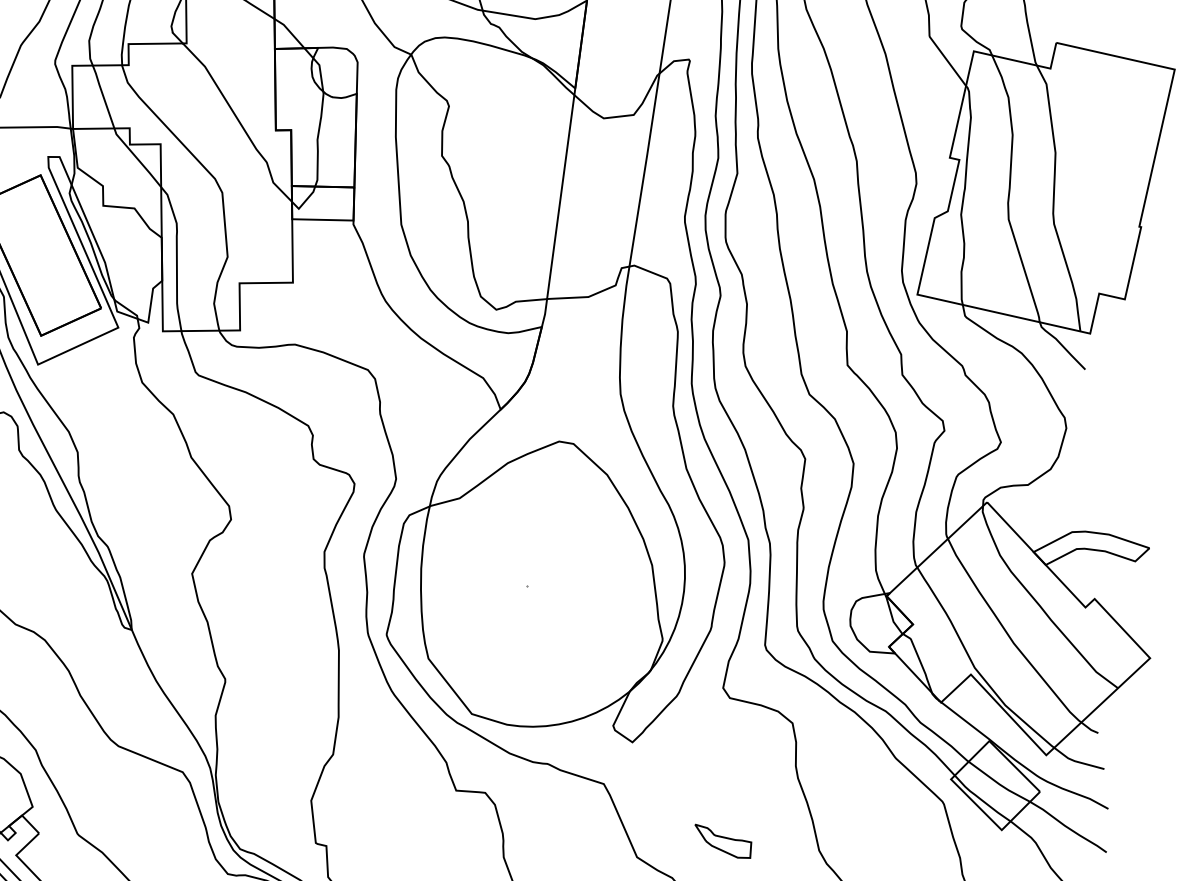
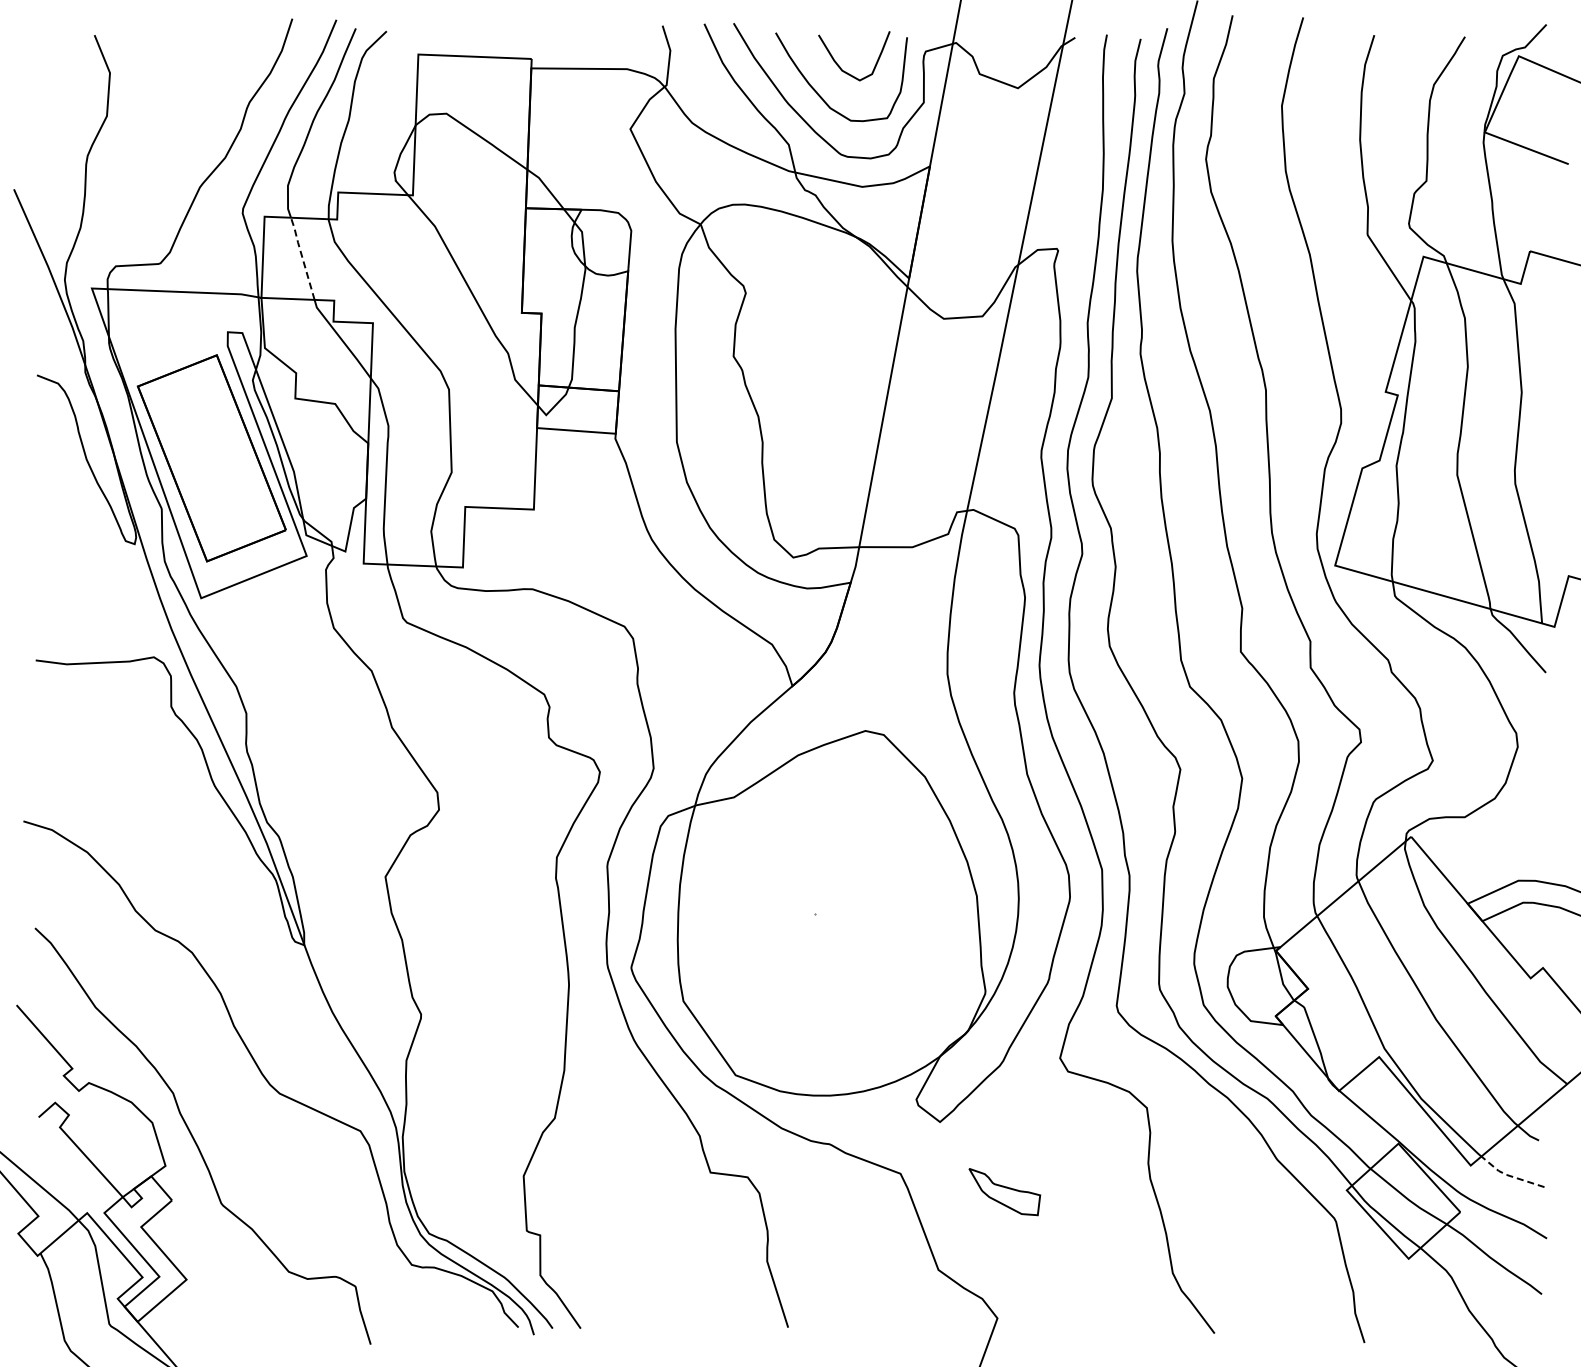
line: (103, 96) -> (302, 257), solid -> dashed
line: (1076, 761) -> (1508, 1175), solid -> dashed
part: (723, 841) -> (1004, 1192), moved

